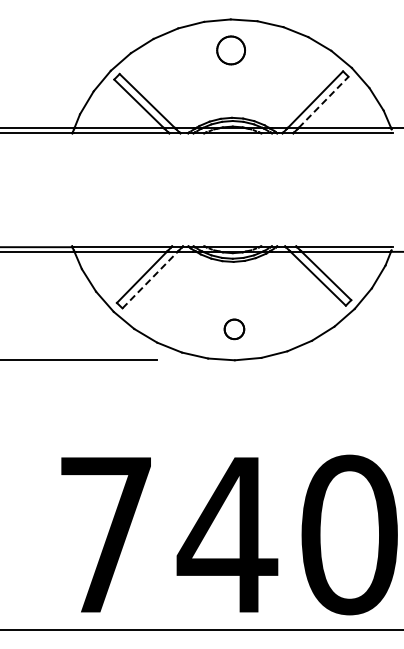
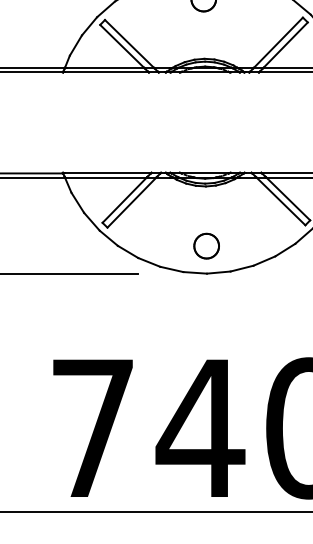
line: (323, 102) -> (285, 45), dashed -> solid
line: (150, 279) -> (132, 202), dashed -> solid
part: (234, 329) -> (206, 246), size x1.43

